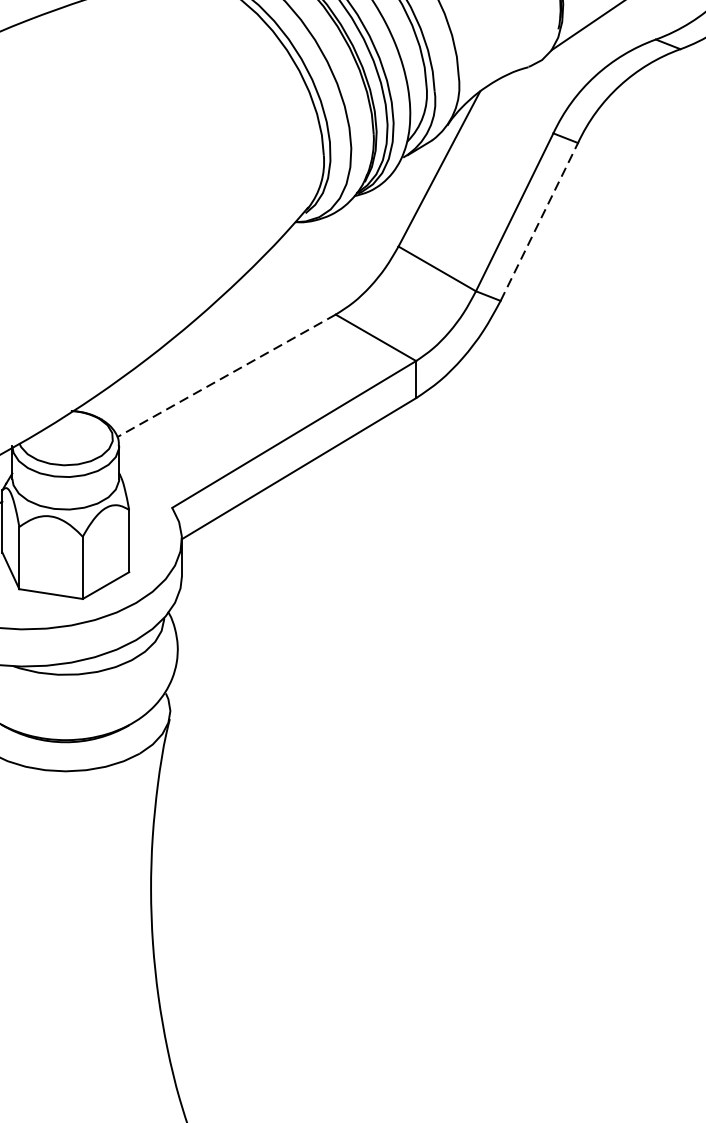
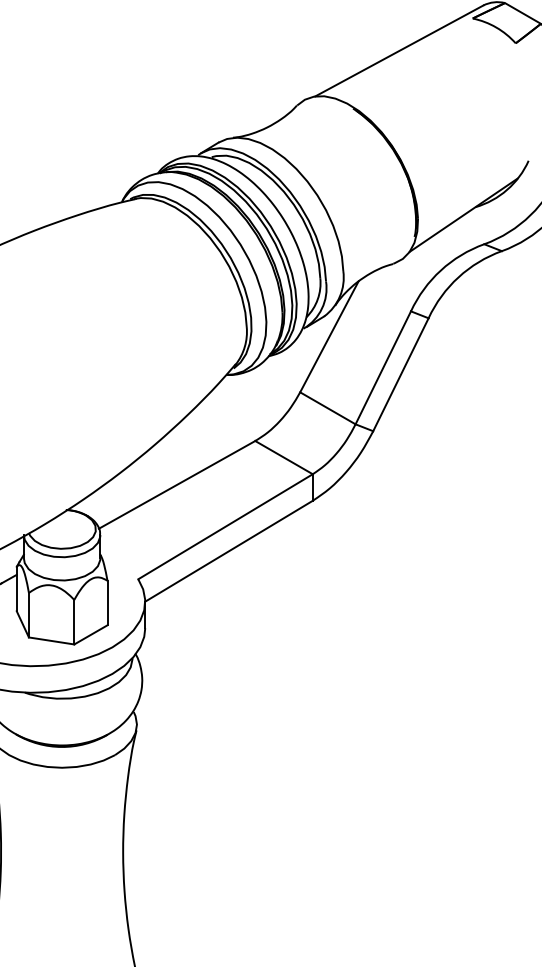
line: (538, 221) -> (400, 374), dashed -> solid
line: (227, 375) -> (177, 484), dashed -> solid

